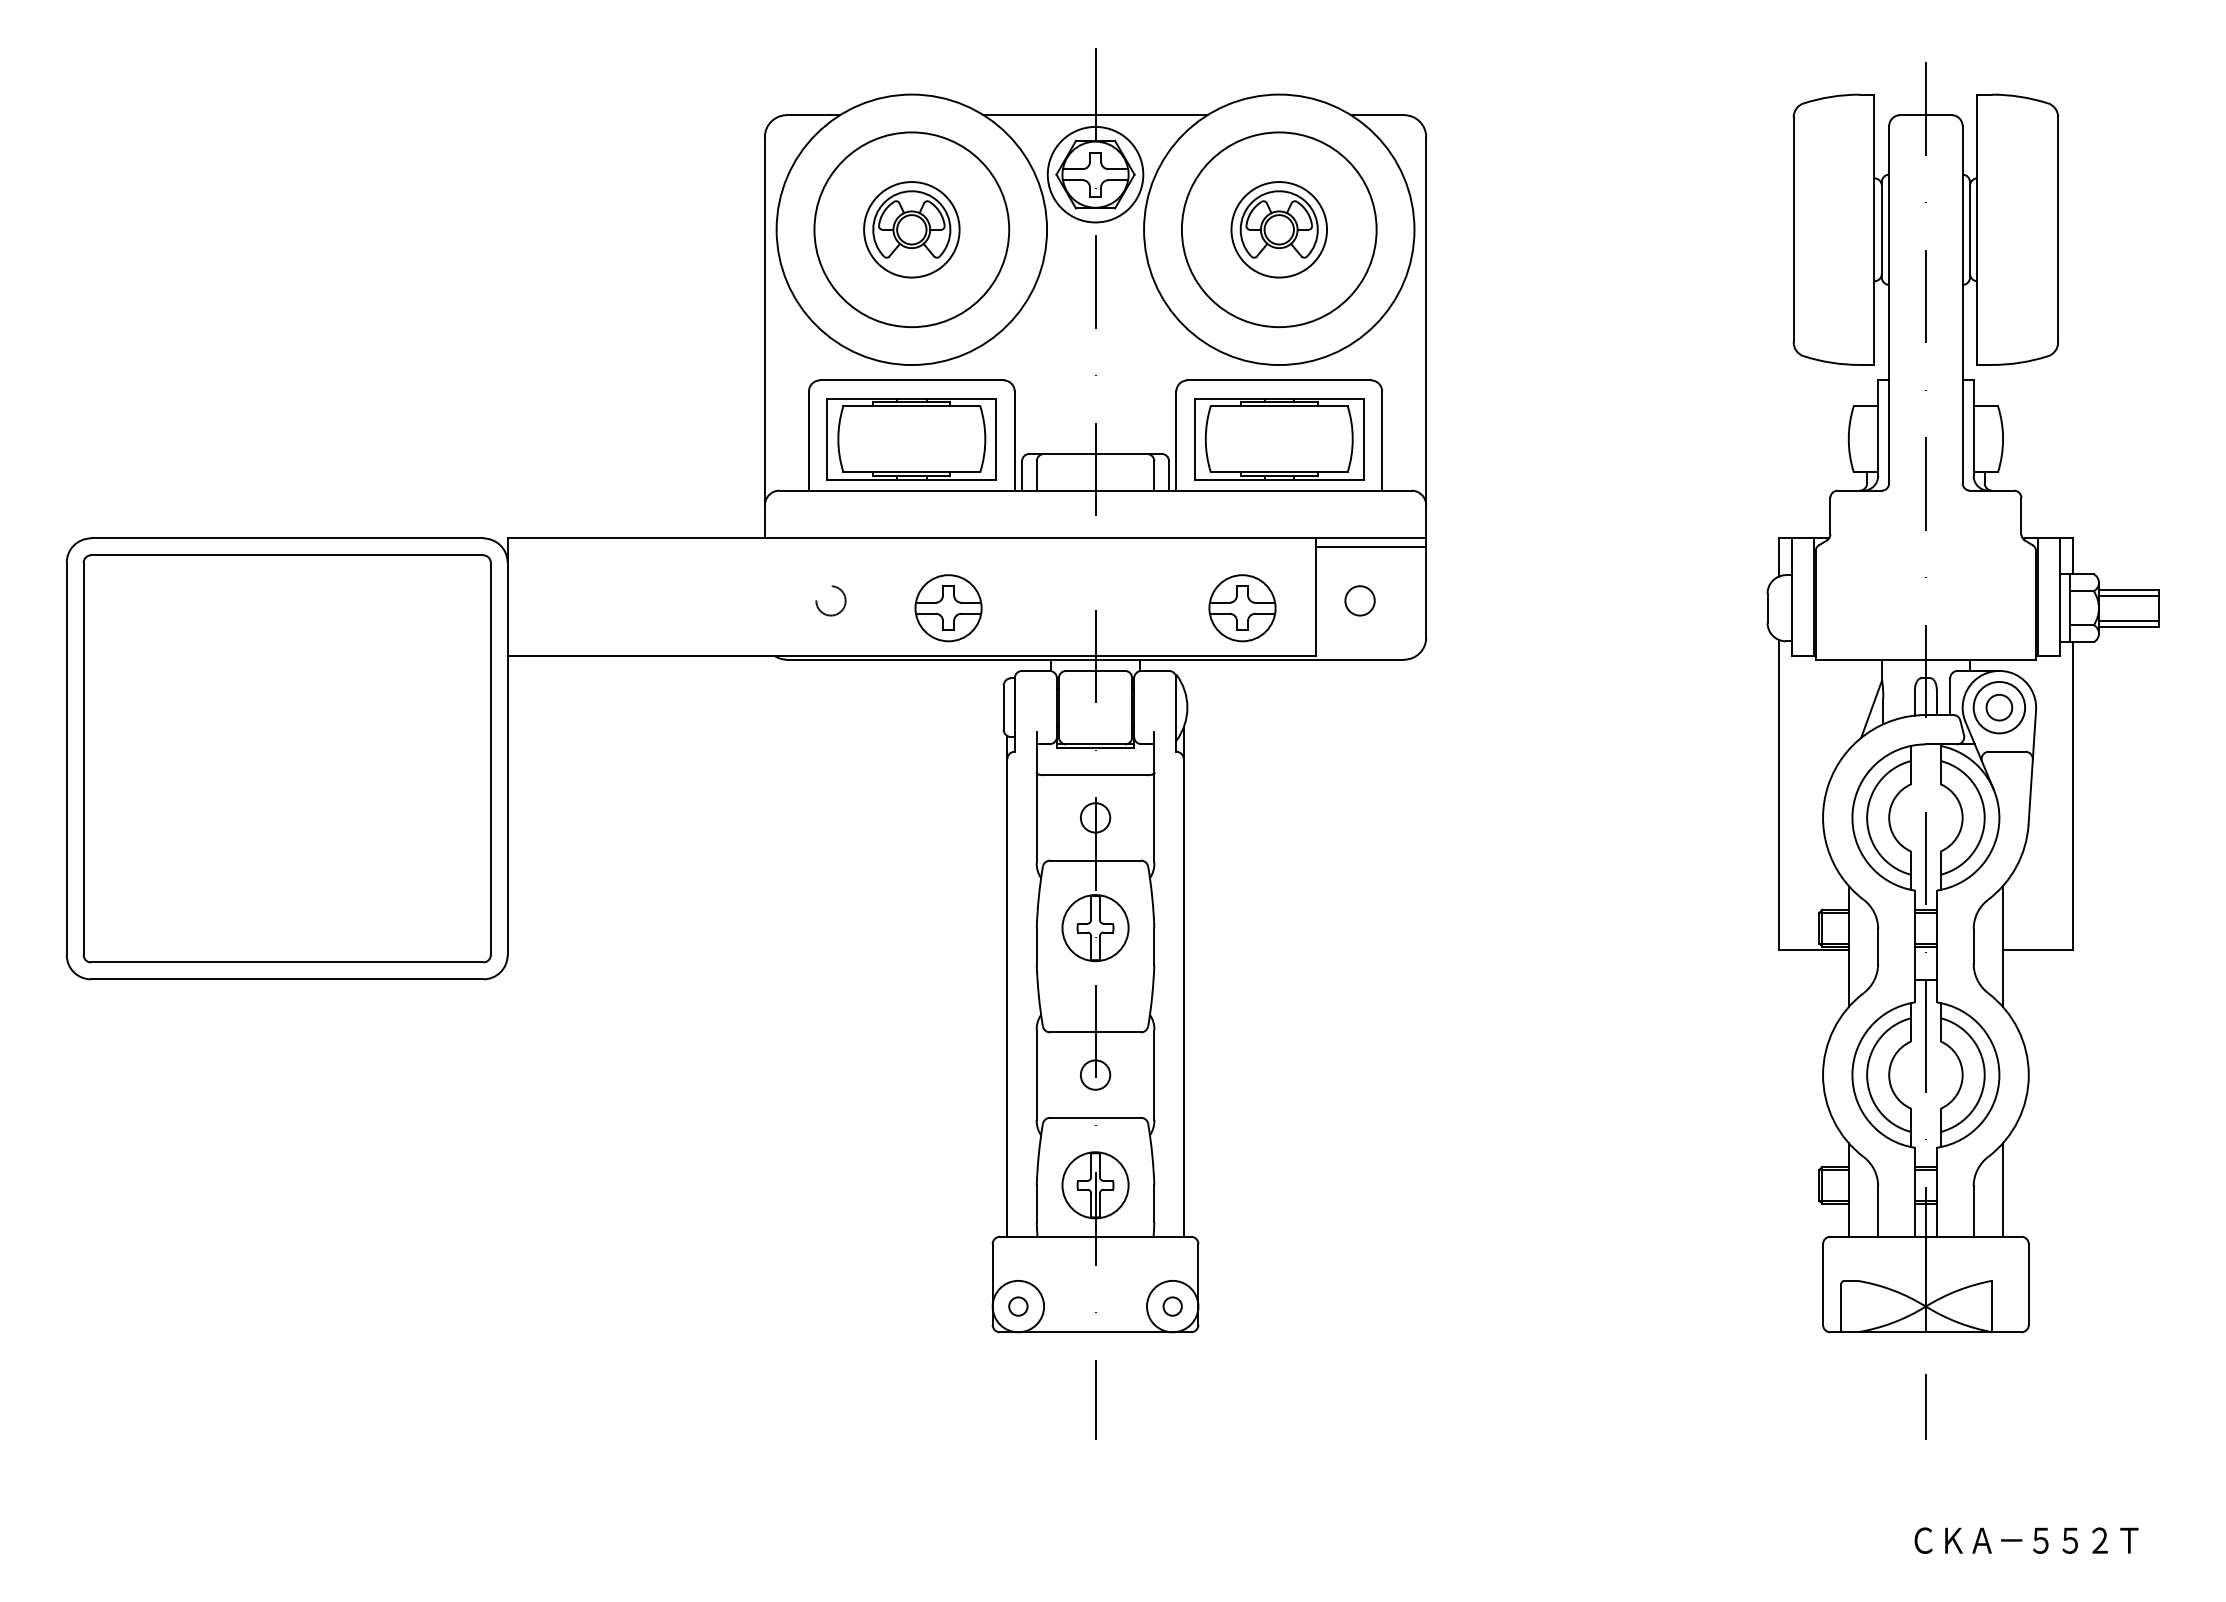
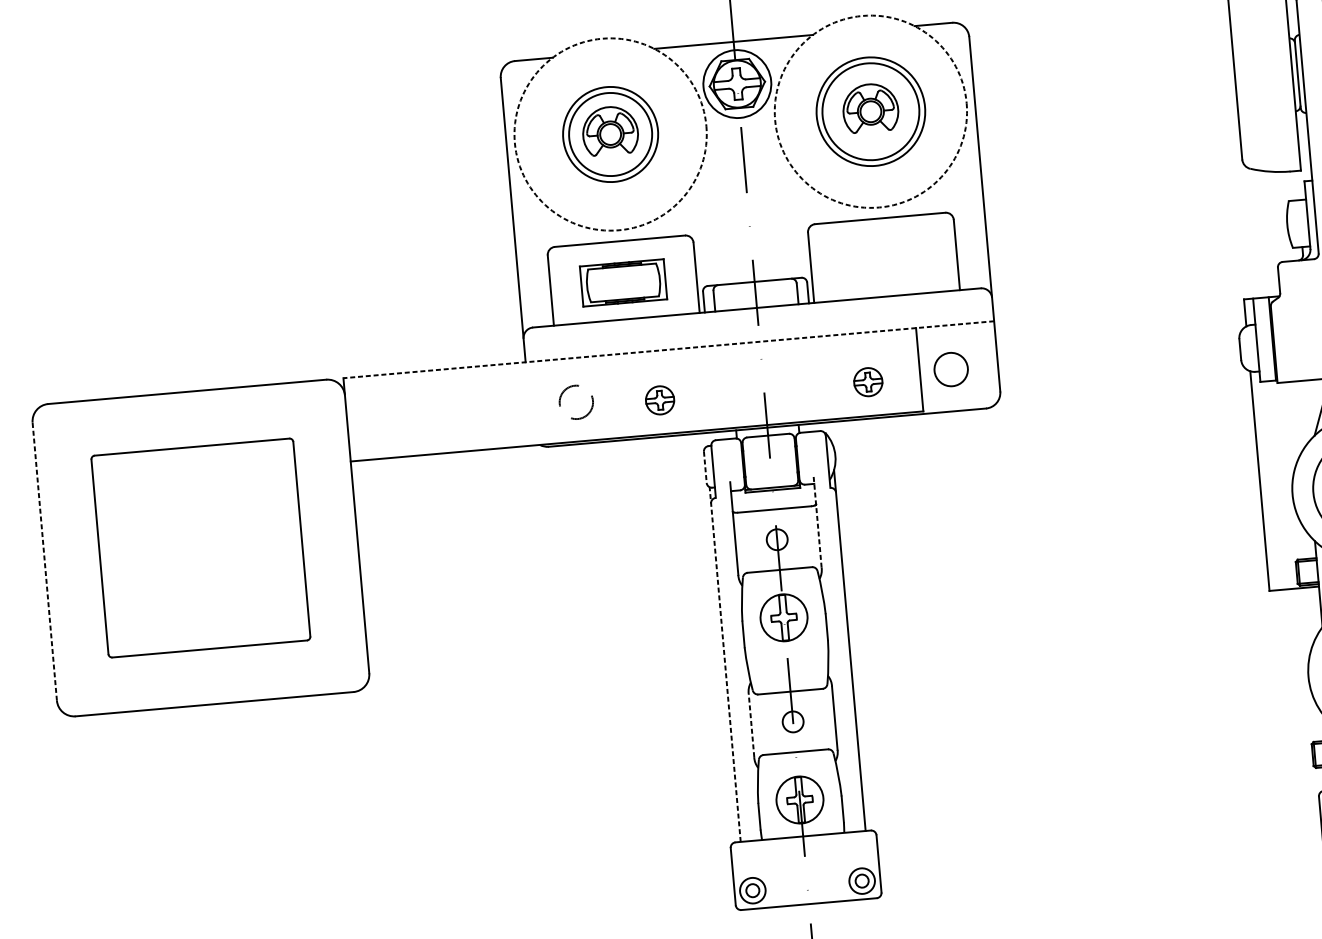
circle: (911, 229) -> (610, 134), size x0.6
circle: (911, 229) -> (610, 134), size x1.4
circle: (911, 229) -> (610, 134), solid -> dashed
circle: (1278, 229) -> (870, 111), size x0.7
circle: (1279, 229) -> (871, 111), size x1.6
circle: (1279, 229) -> (871, 111), solid -> dashed
part: (911, 439) -> (623, 283), size x0.7
part: (1279, 439) -> (884, 260), removed
line: (966, 538) -> (668, 349), solid -> dashed
line: (1371, 547) -> (955, 331), removed
circle: (830, 600) -> (575, 402), size x1.6
circle: (1359, 600) -> (950, 369), size x1.6
part: (948, 608) -> (660, 400), size x0.6
part: (1242, 608) -> (868, 382), size x0.6
line: (1003, 708) -> (705, 467), solid -> dashed
line: (66, 758) -> (44, 561), solid -> dashed
part: (286, 758) -> (200, 547), size x0.7
line: (1154, 796) -> (817, 520), solid -> dashed
line: (1007, 985) -> (725, 663), solid -> dashed
line: (1036, 1075) -> (751, 725), solid -> dashed
circle: (1018, 1306) -> (752, 890), size x0.7
circle: (1172, 1306) -> (862, 881), size x0.7

